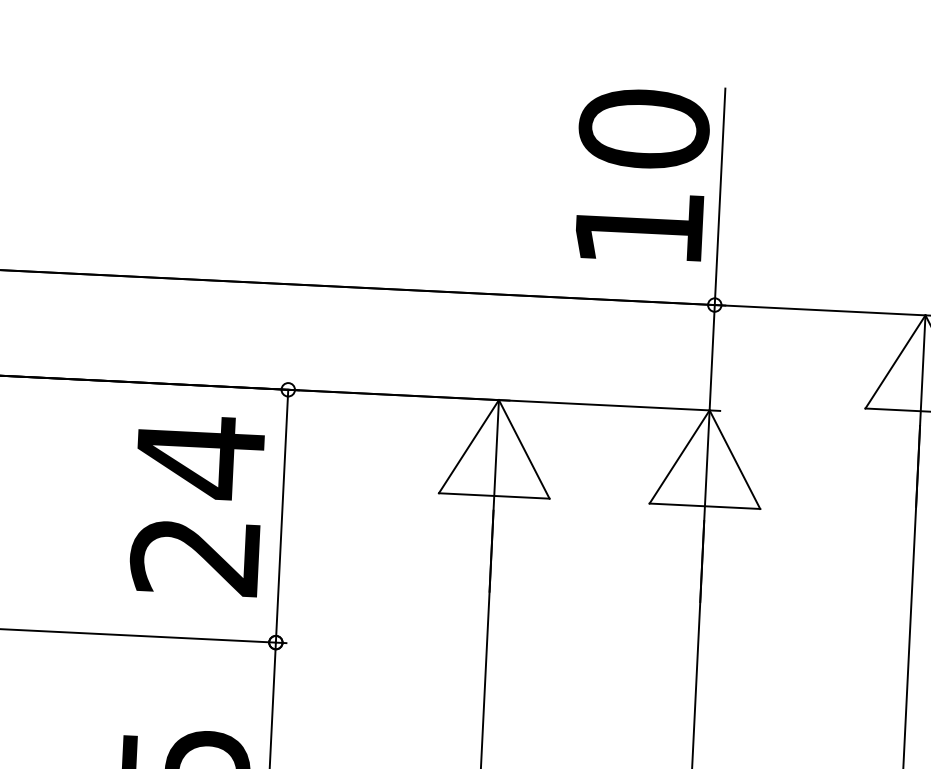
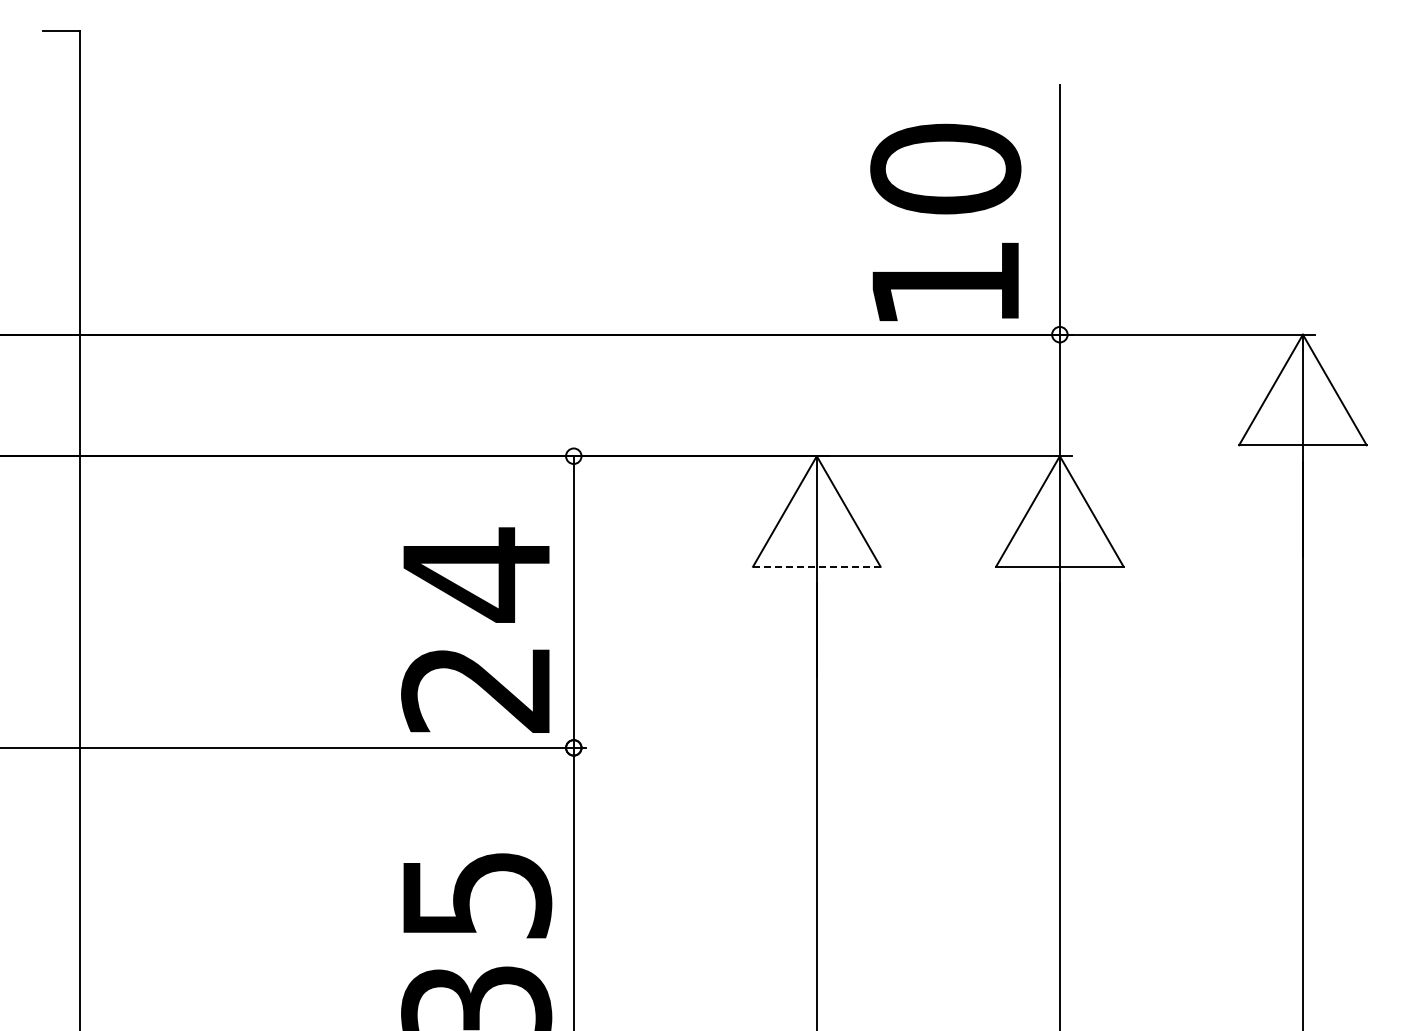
text: (641, 175) -> (945, 222), moved
line: (493, 495) -> (816, 566), solid -> dashed
text: (197, 504) -> (475, 629), moved

